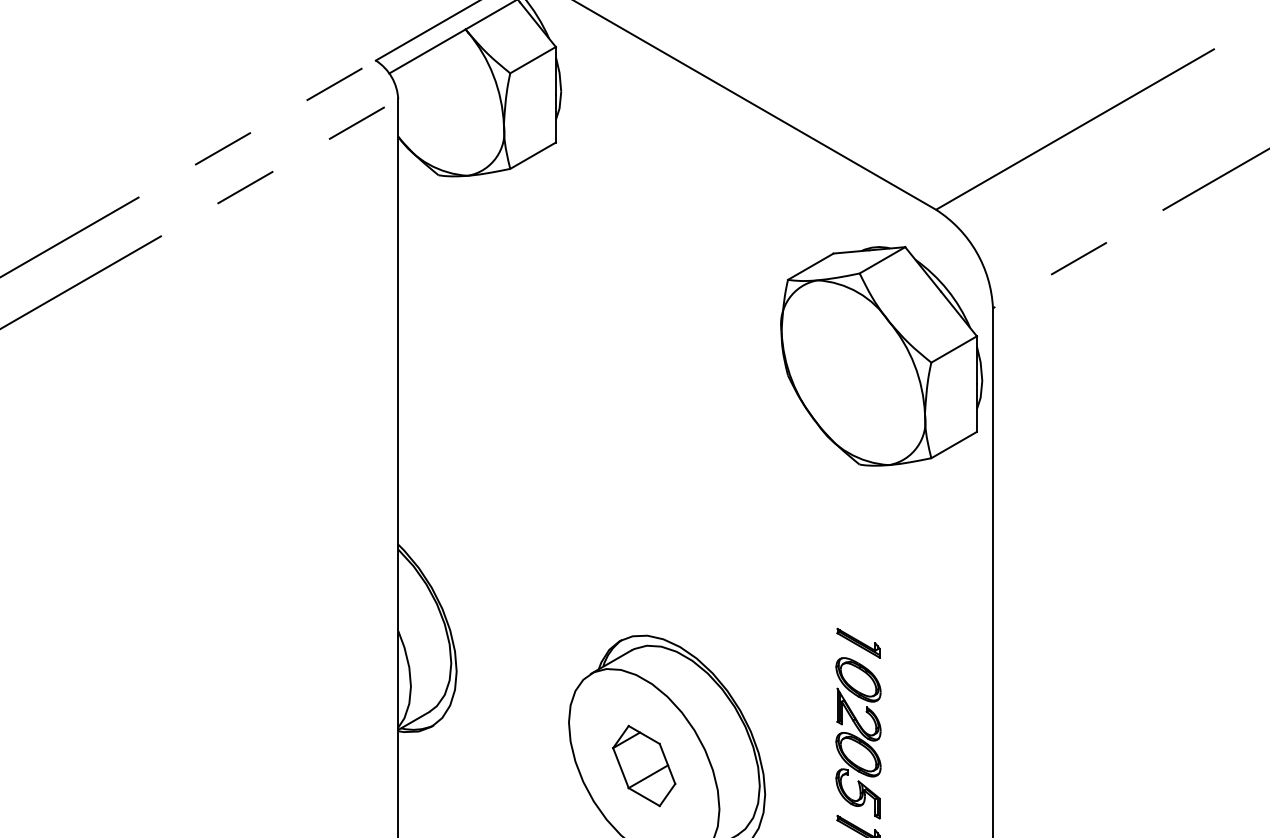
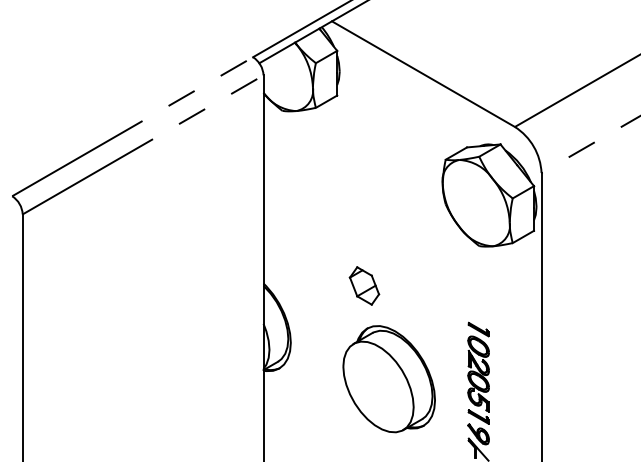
part: (644, 764) -> (364, 285), moved

